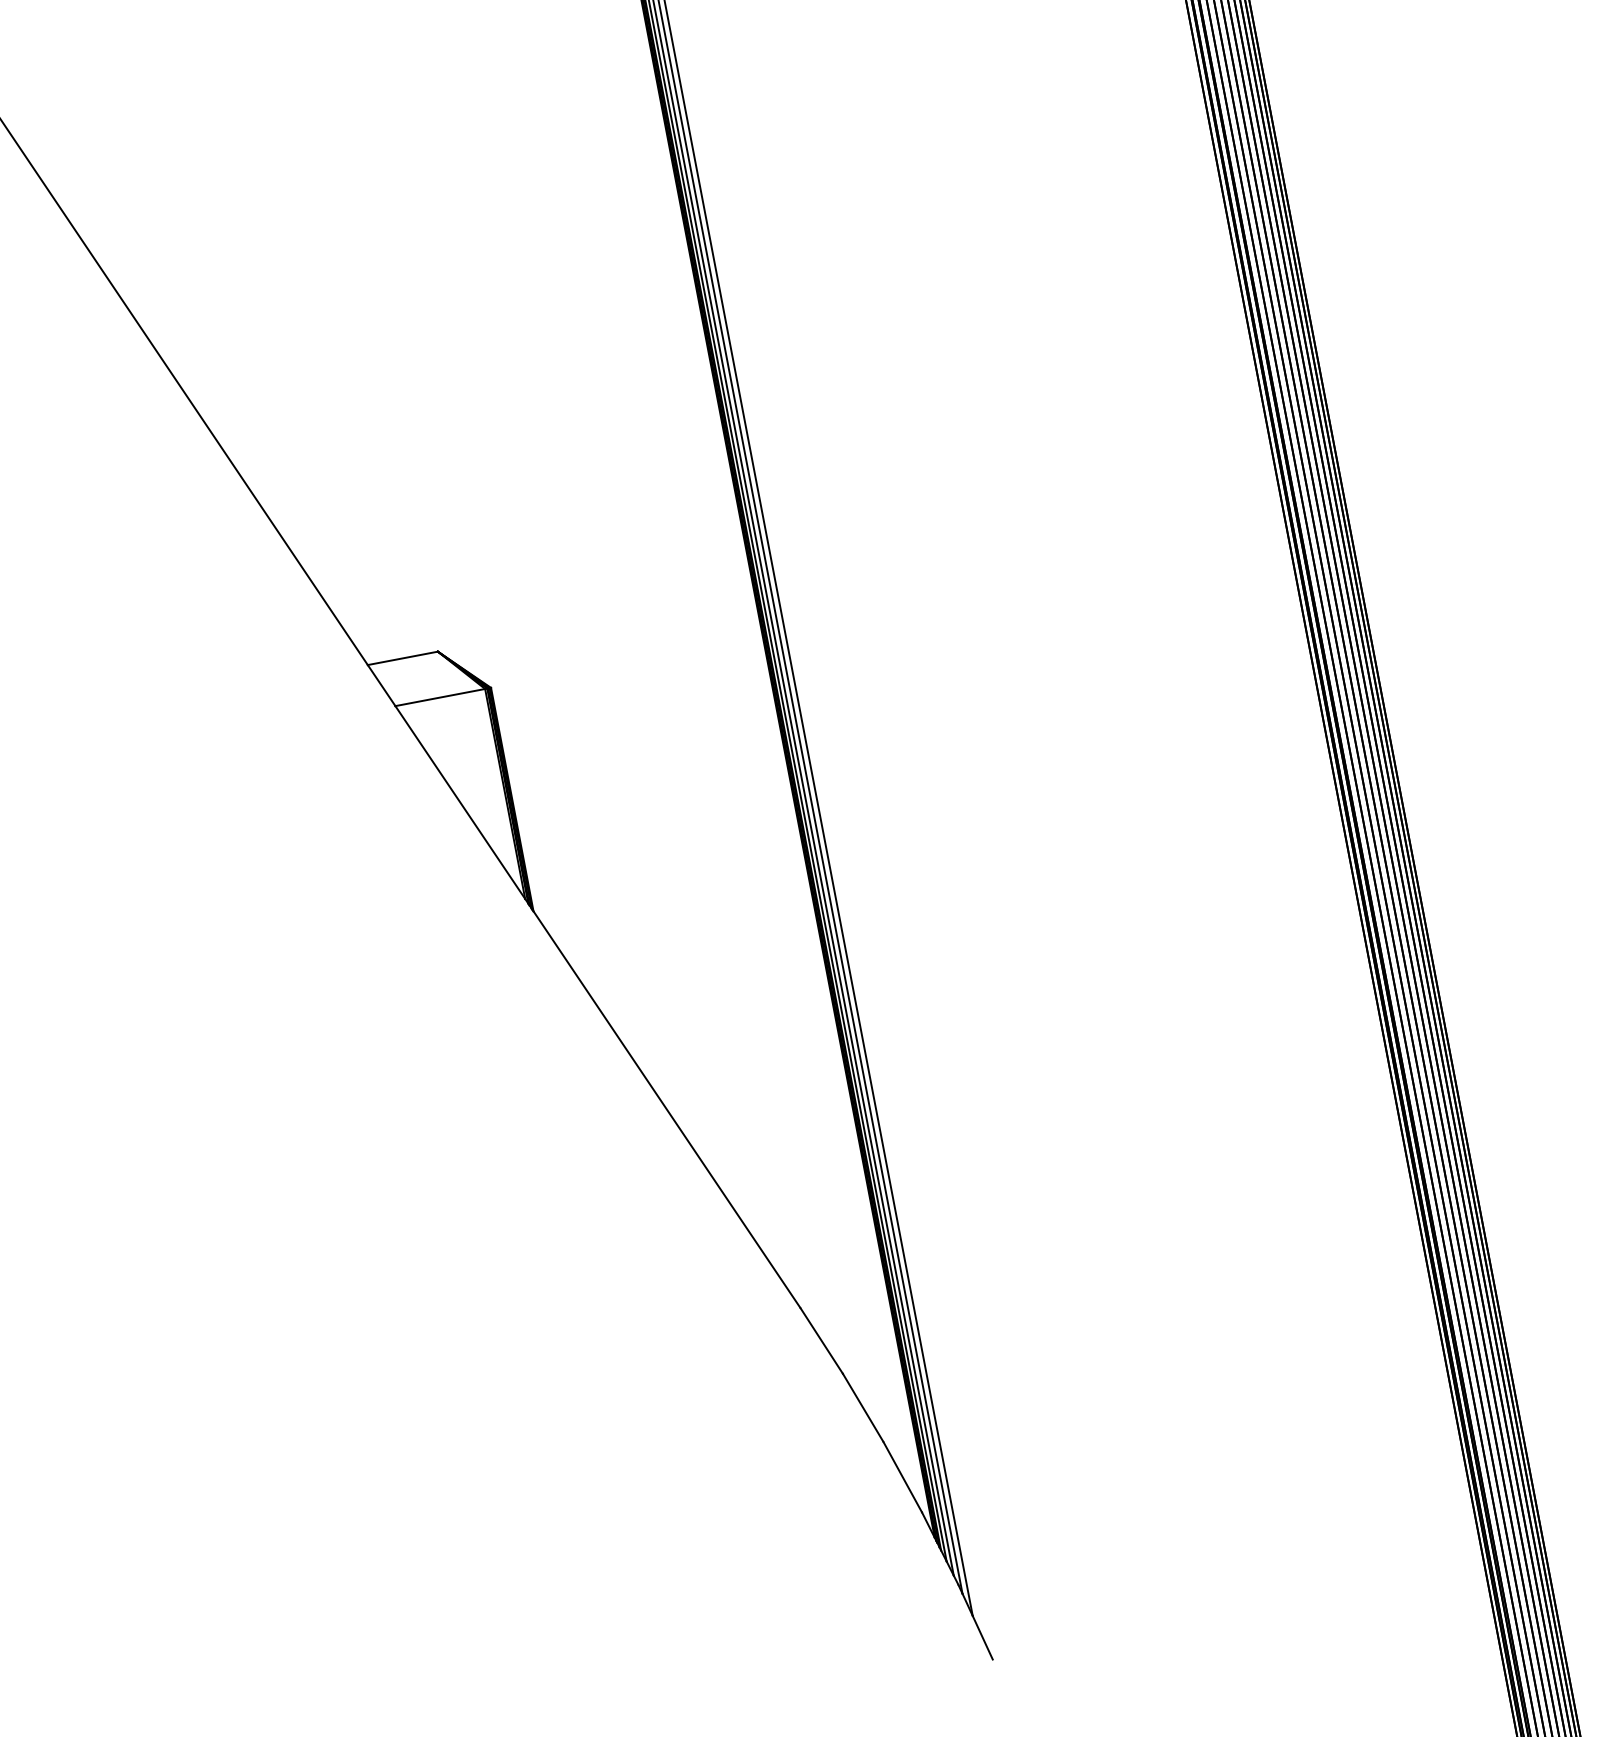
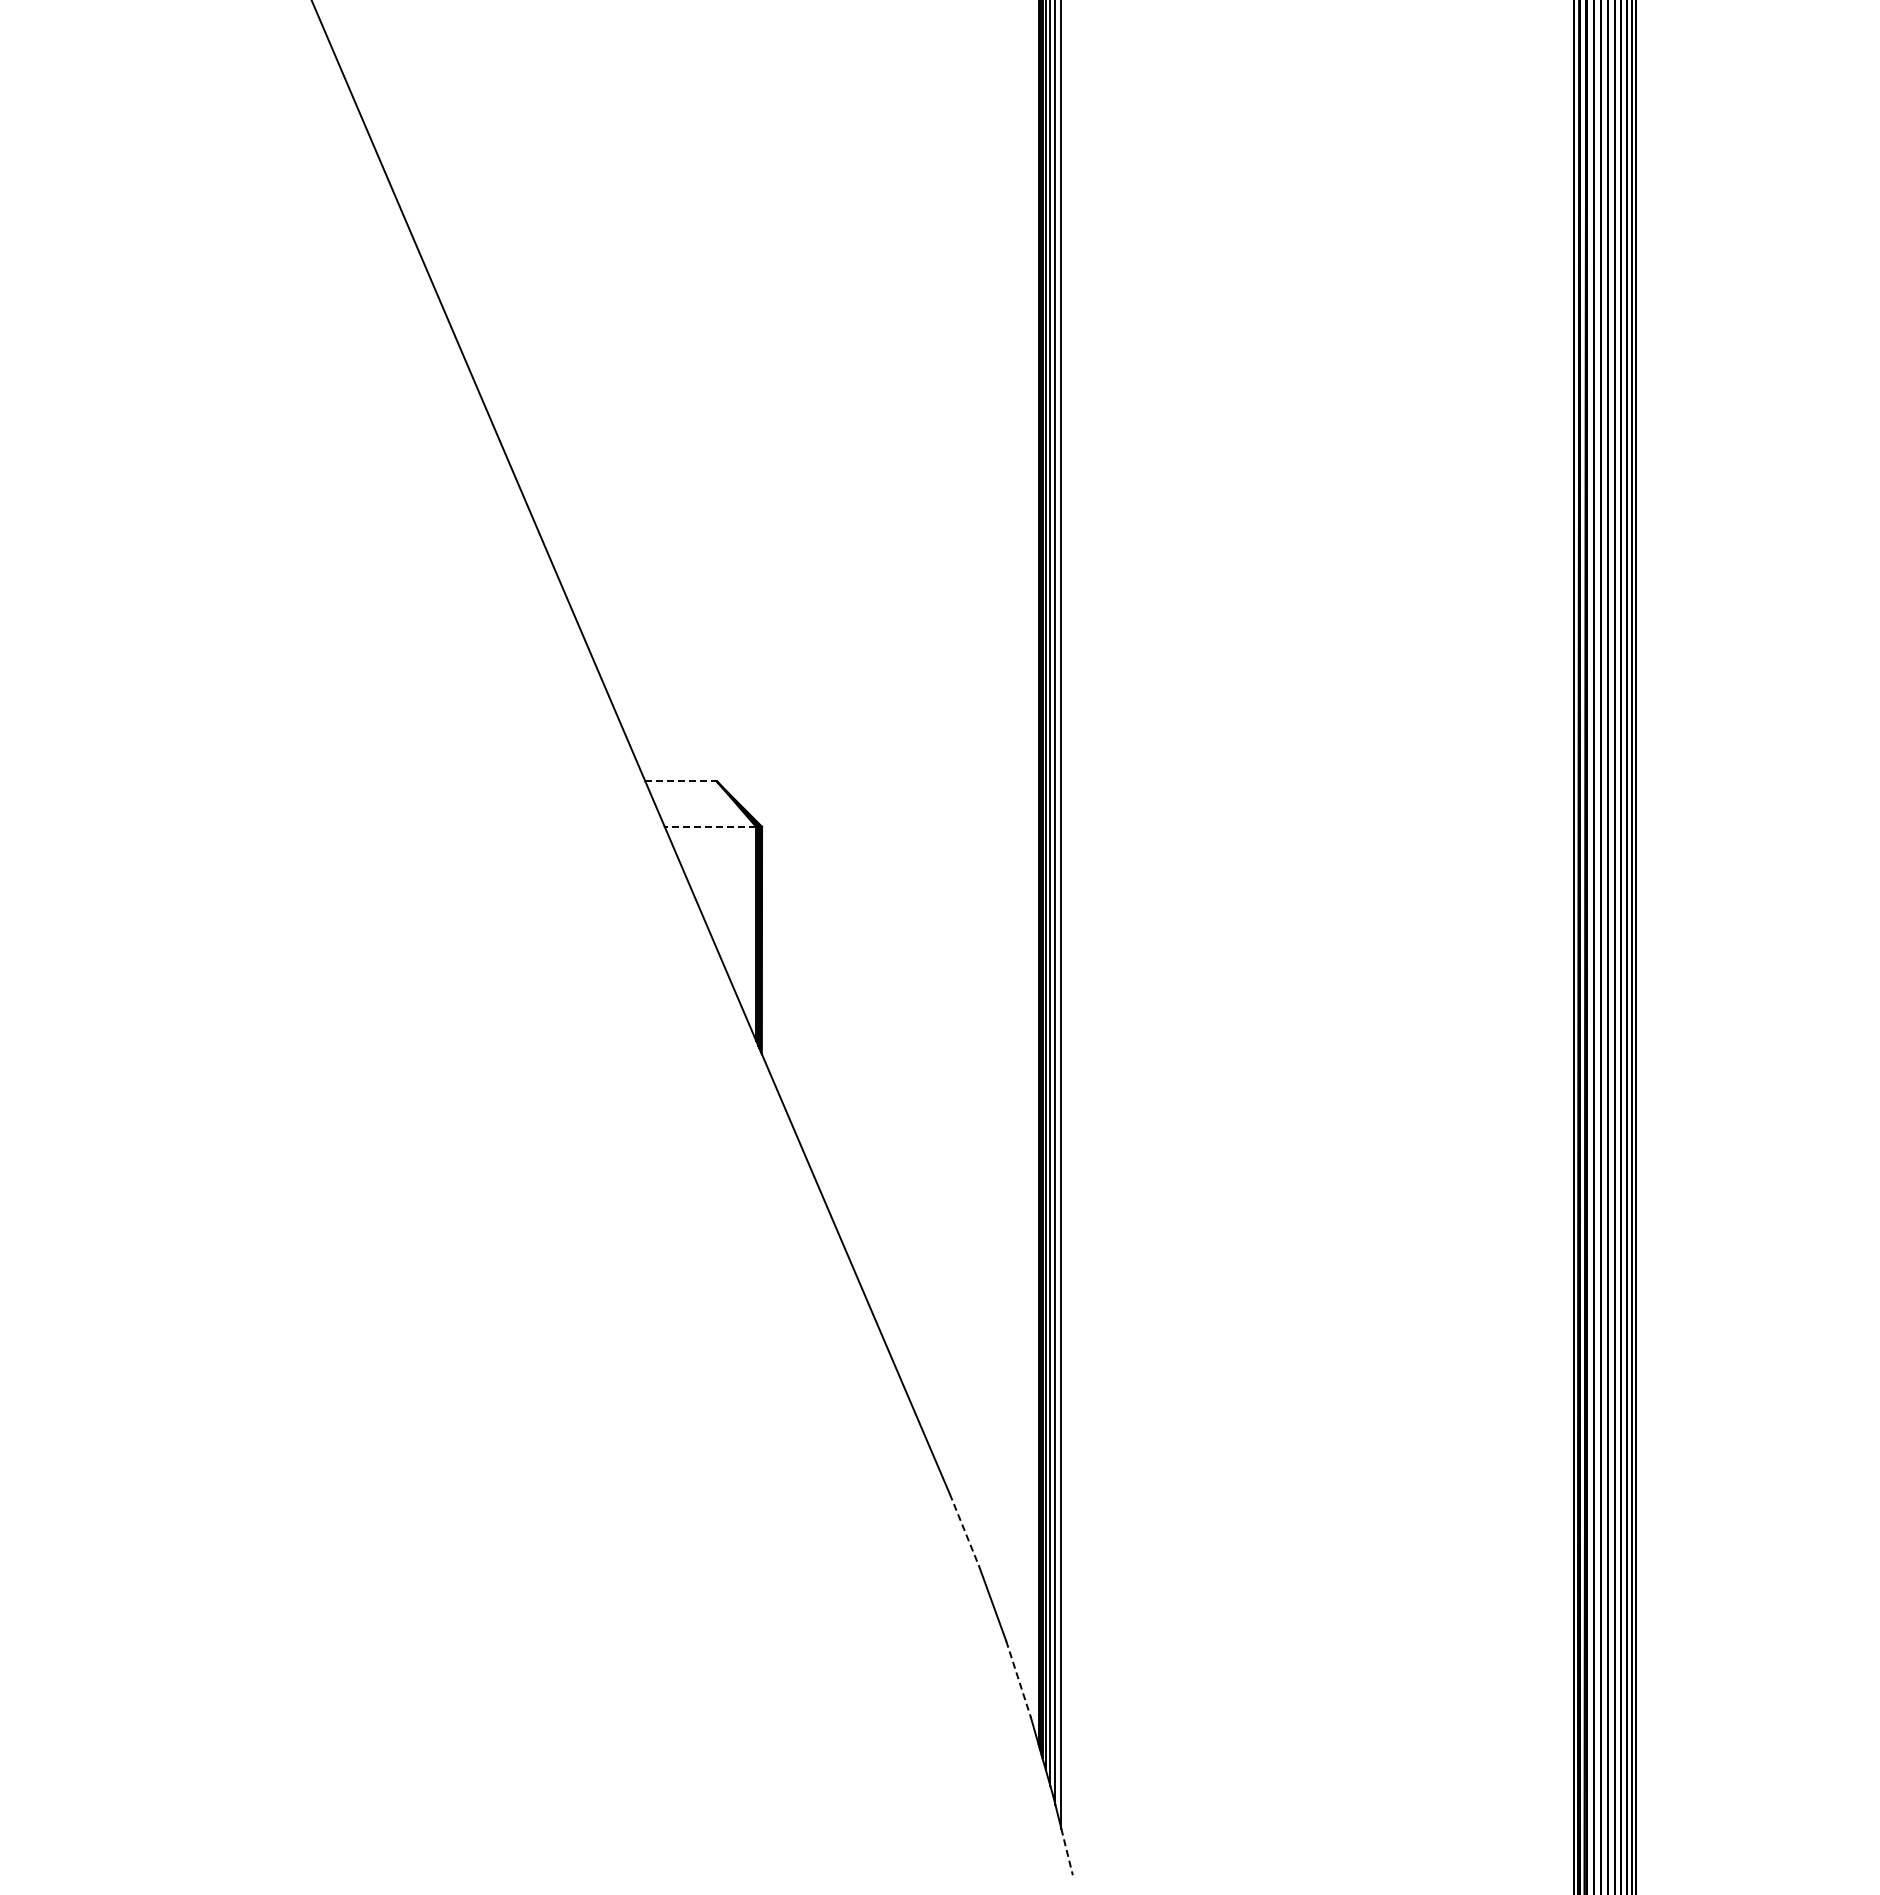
line: (402, 658) -> (680, 781), solid -> dashed
line: (440, 697) -> (710, 826), solid -> dashed
line: (821, 1341) -> (964, 1530), solid -> dashed
line: (902, 1477) -> (1018, 1679), solid -> dashed
line: (983, 1637) -> (1067, 1851), solid -> dashed

